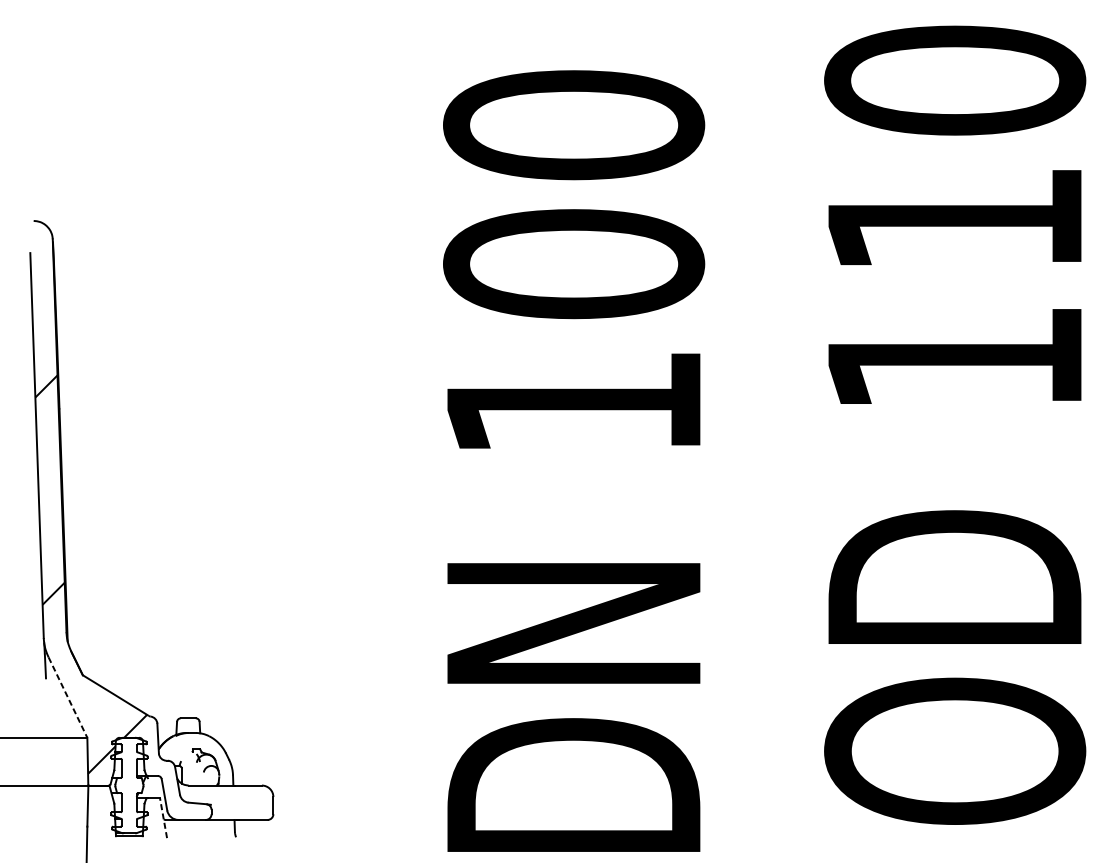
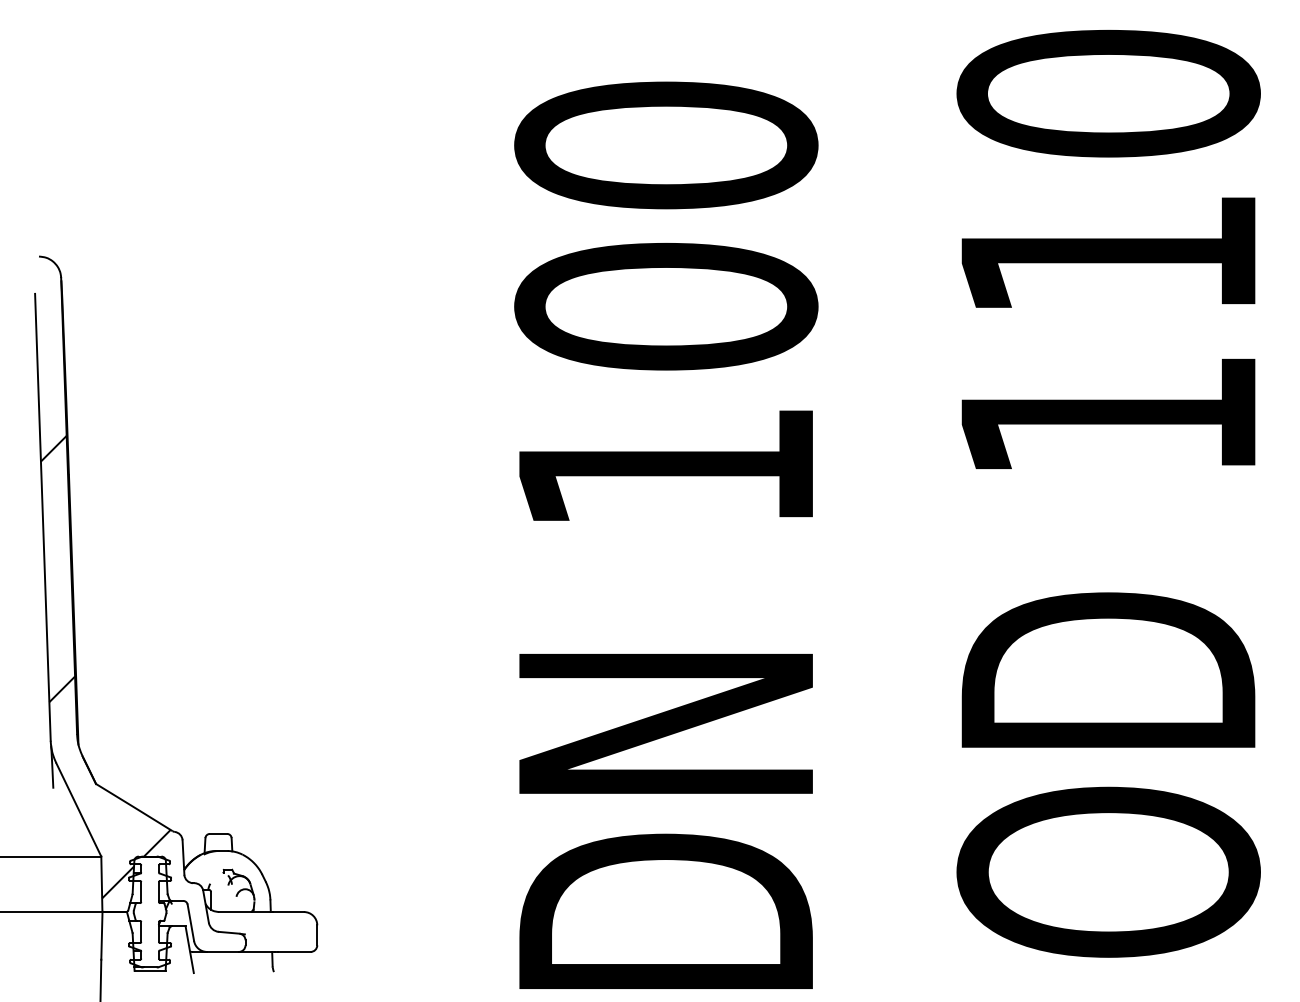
line: (67, 697) -> (78, 809), dashed -> solid
line: (163, 817) -> (189, 949), dashed -> solid

